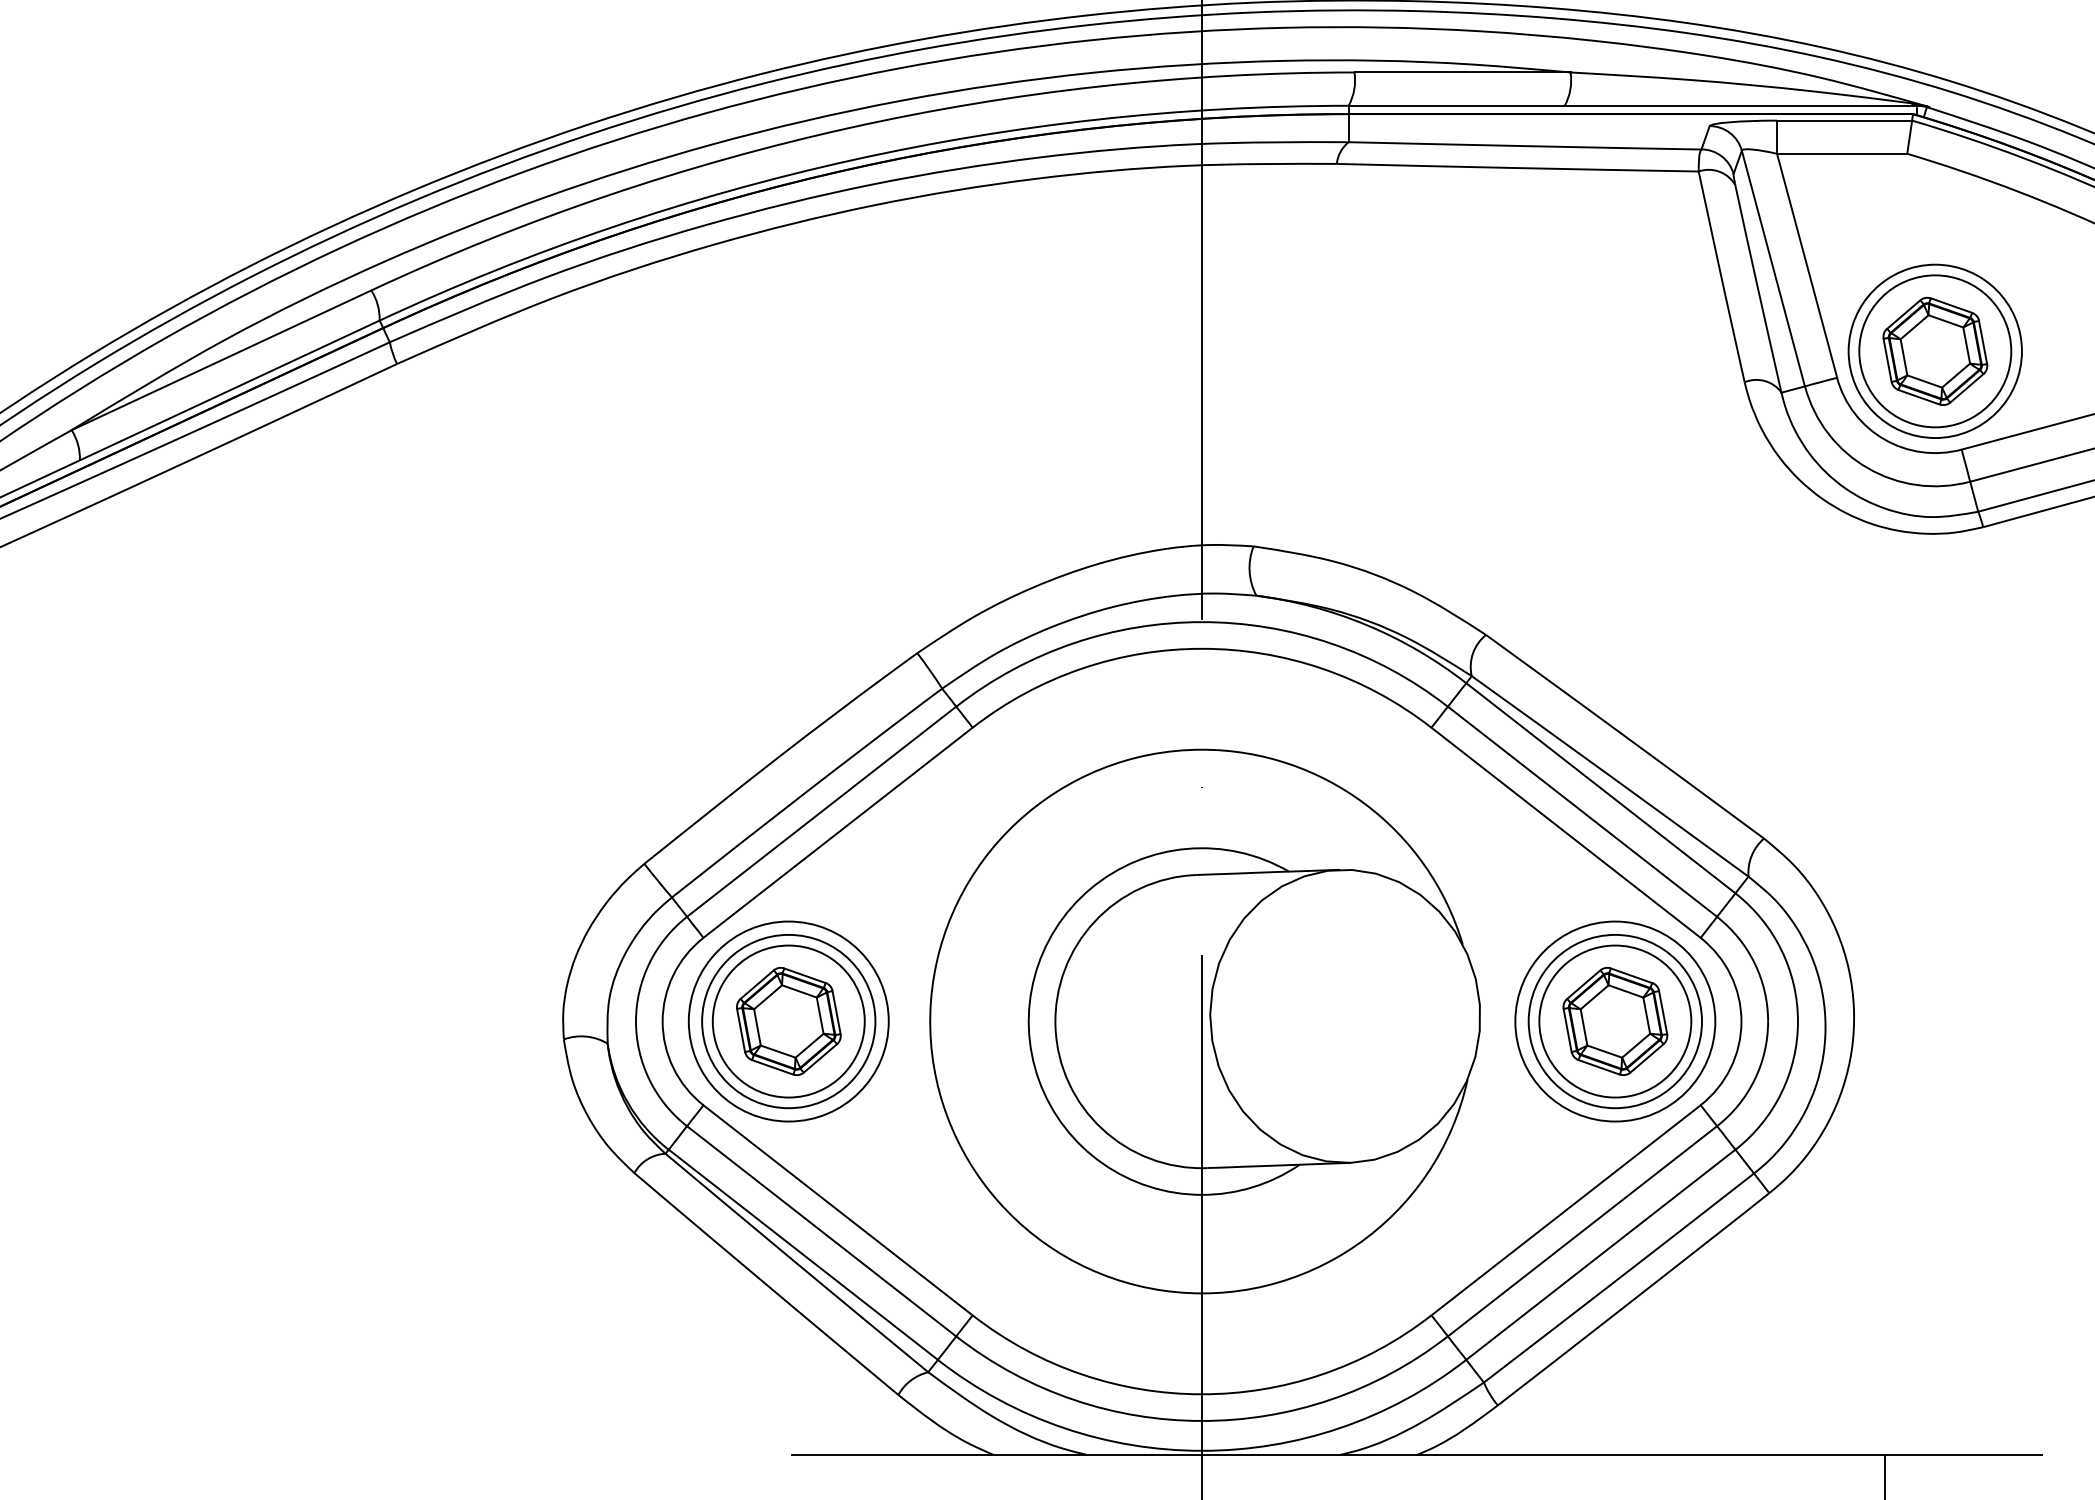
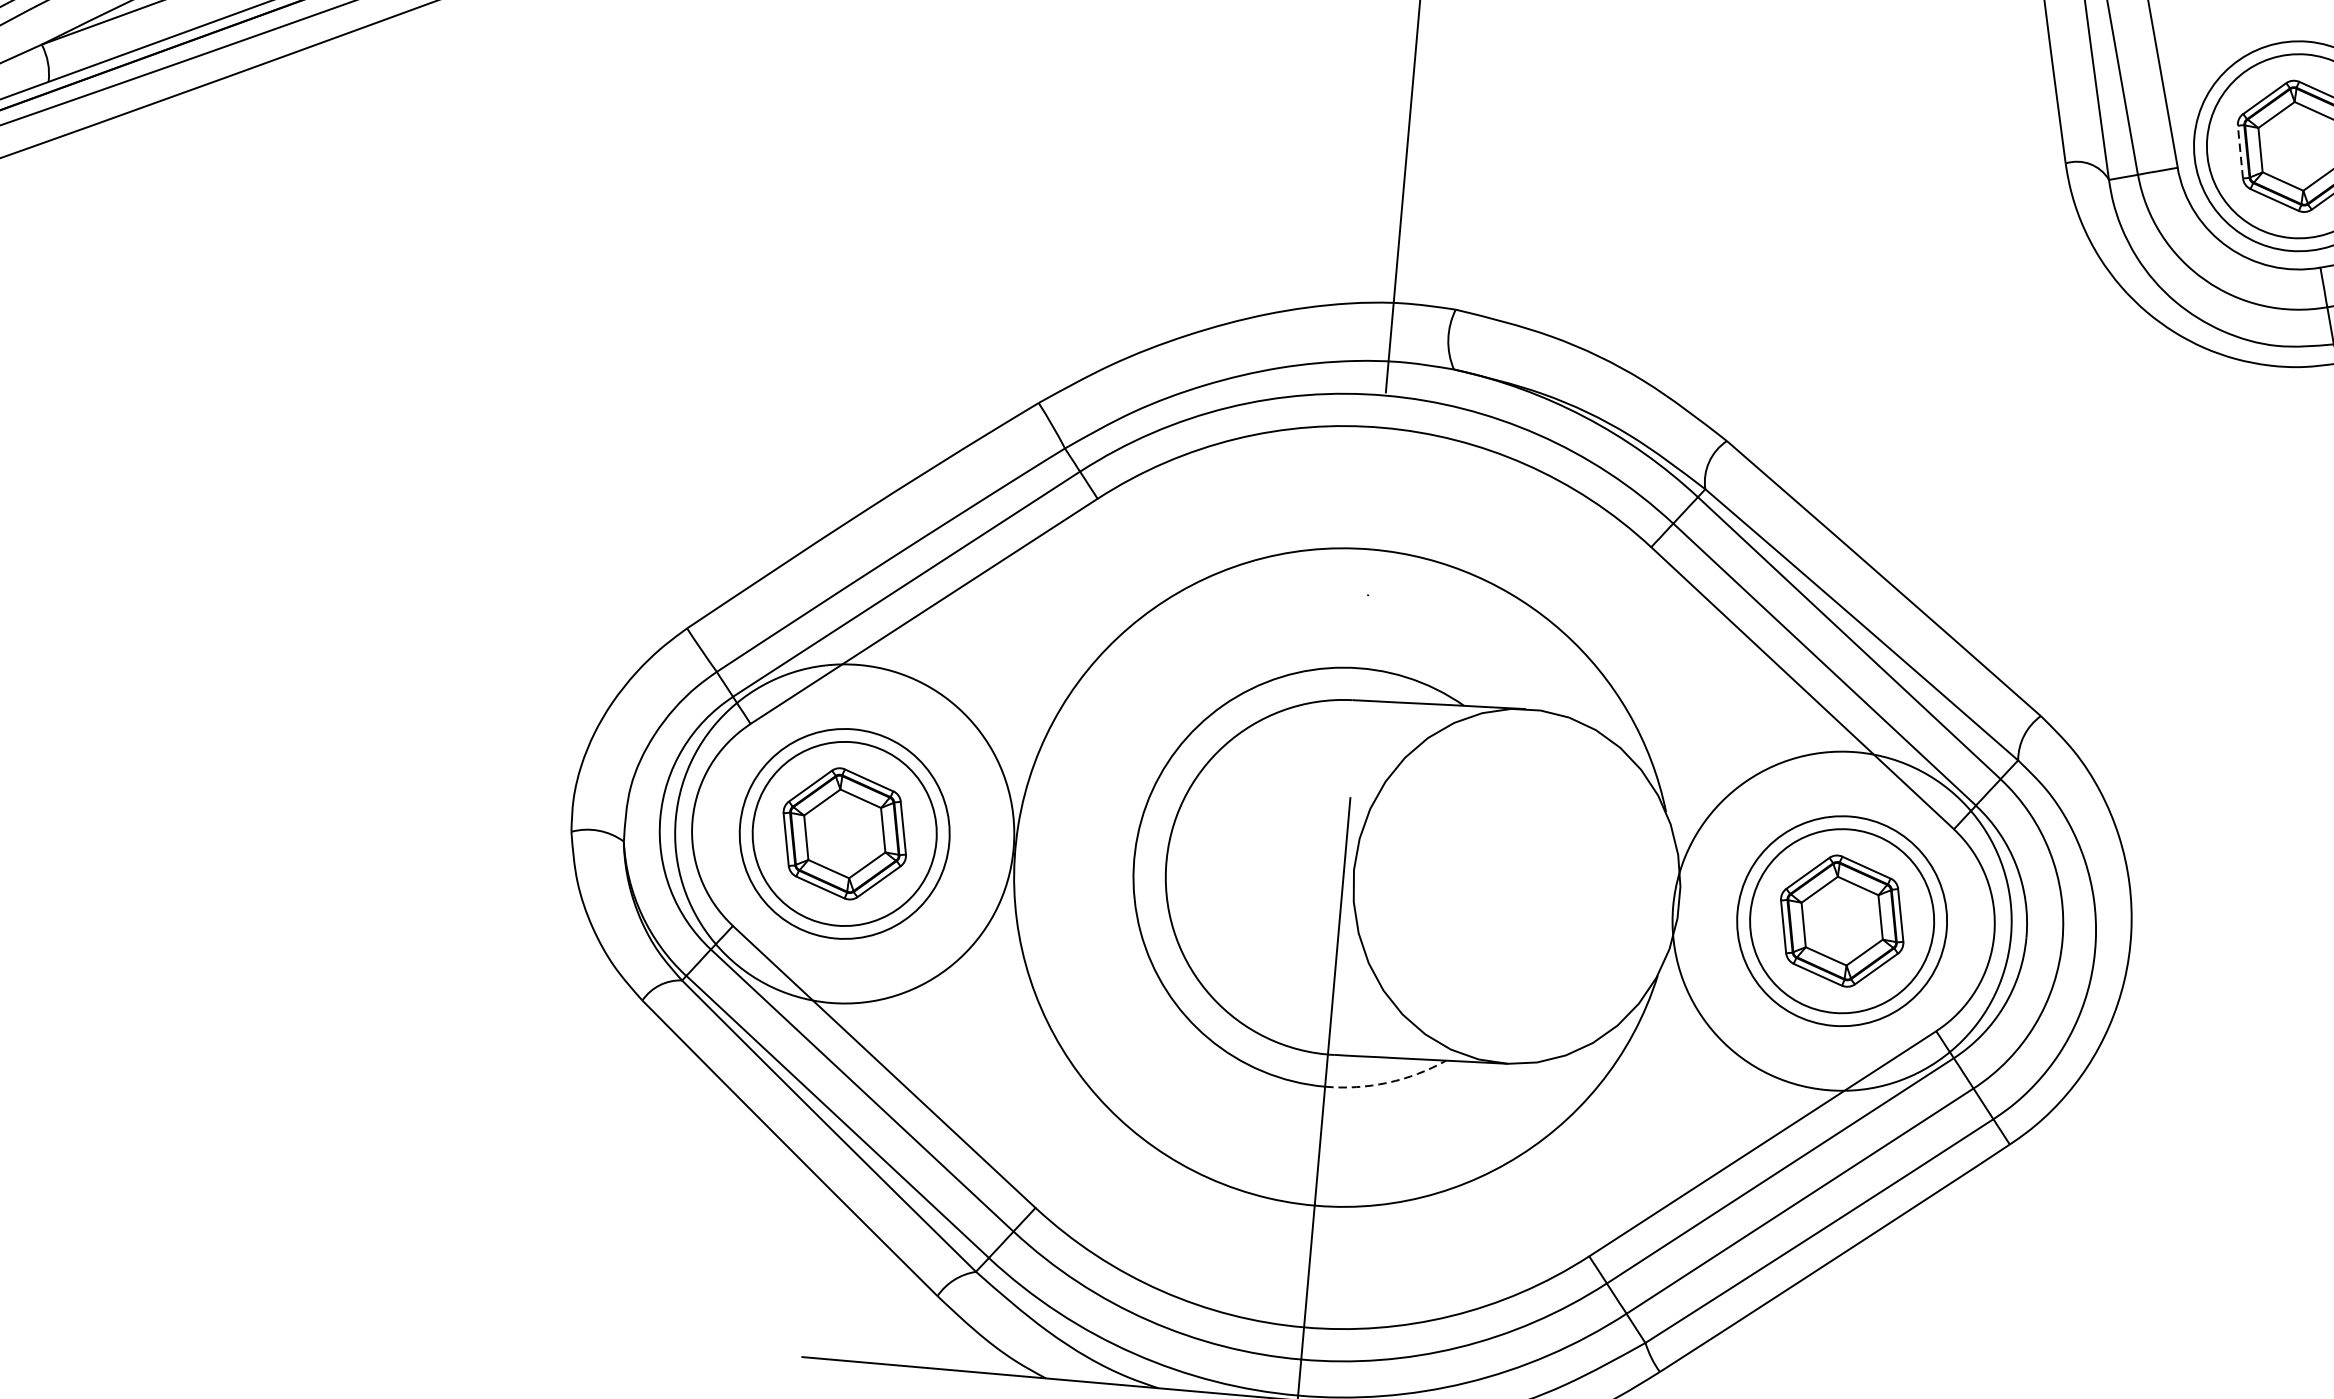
line: (1887, 360) -> (2240, 152), solid -> dashed
circle: (788, 1021) -> (844, 833), size x1.4
circle: (1615, 1021) -> (1842, 921), size x1.4
arc: (1253, 1187) -> (1387, 1083), solid -> dashed

